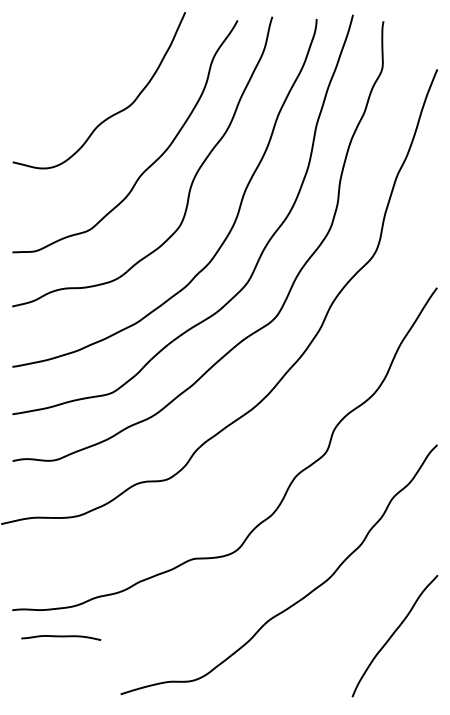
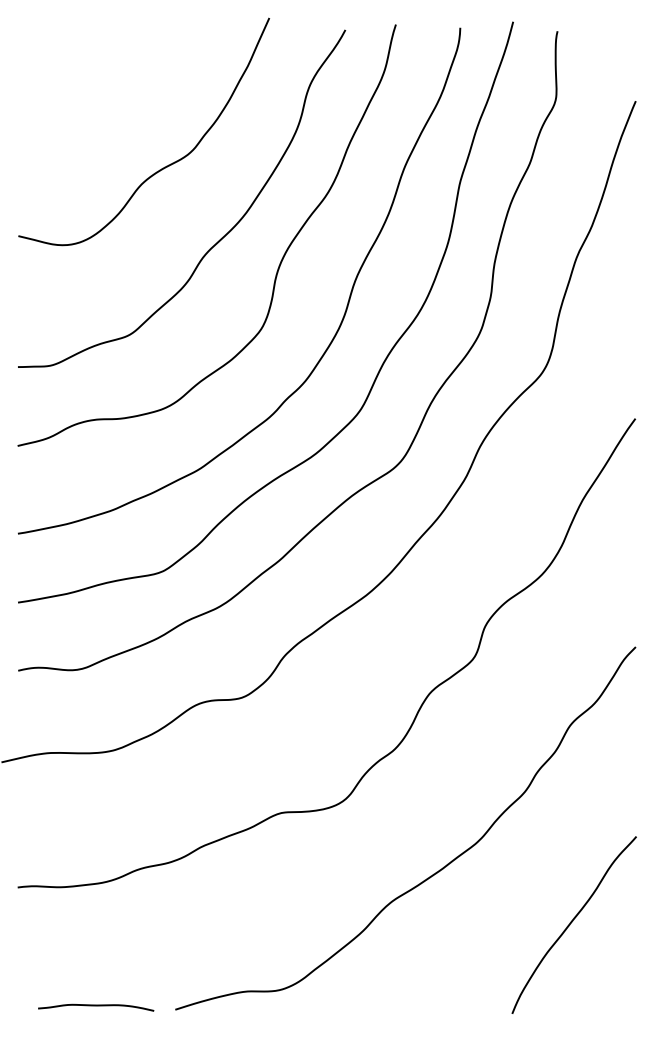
curve: (61, 637) -> (96, 1007), moved

